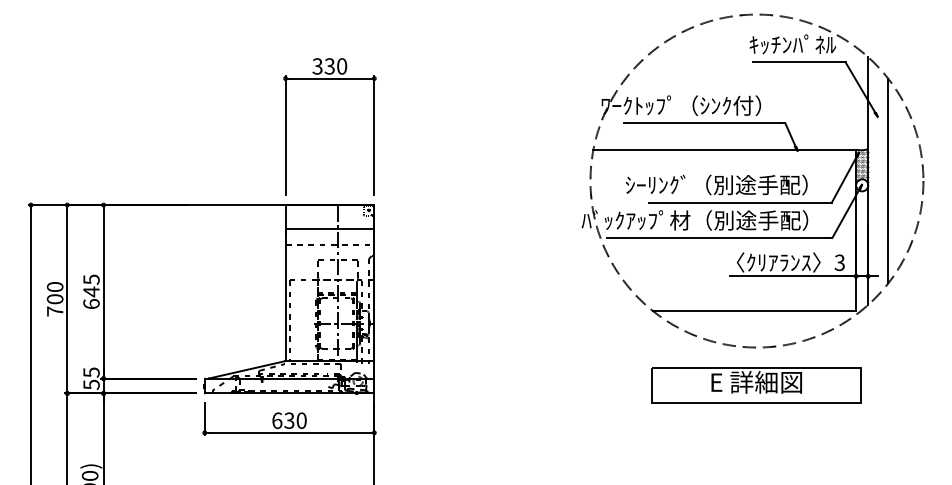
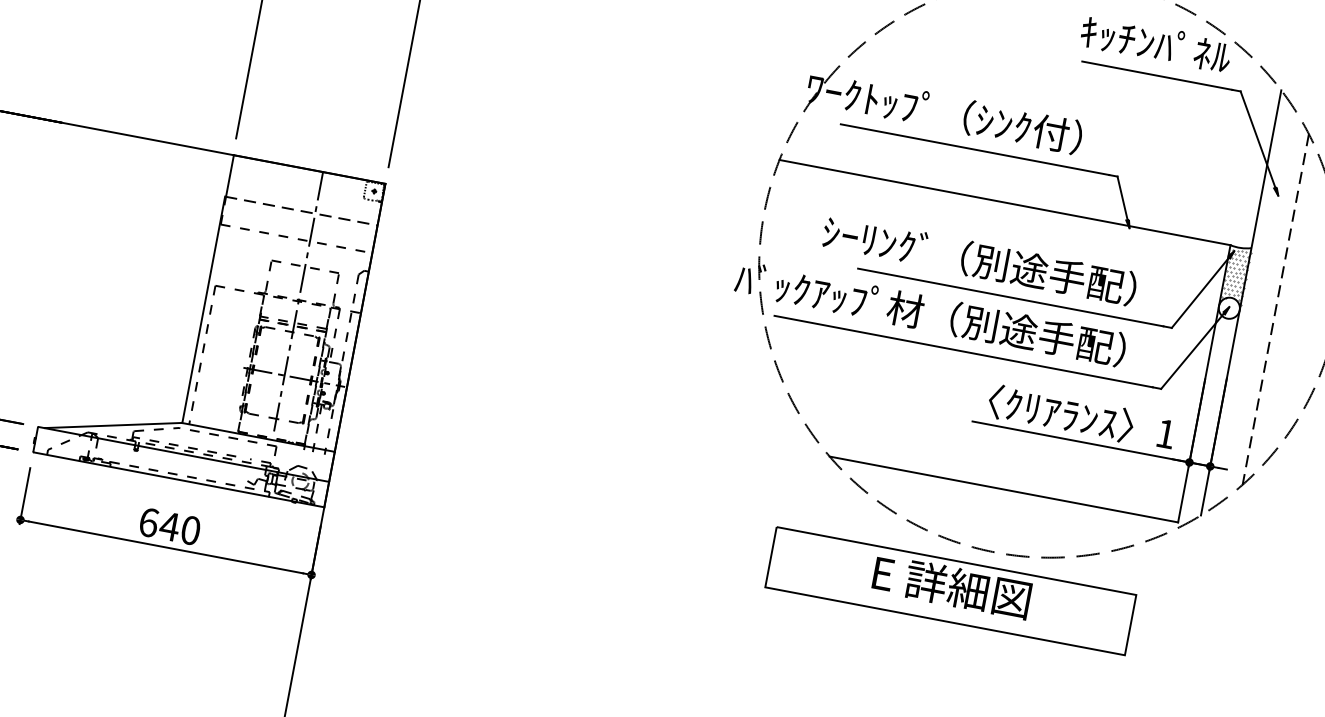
line: (888, 181) -> (1275, 310), solid -> dashed
line: (330, 229) -> (302, 211), solid -> dashed
text: (839, 262) -> (1165, 433), 3 -> 1
part: (756, 385) -> (950, 591), moved
text: (288, 420) -> (168, 525), 630 -> 640

